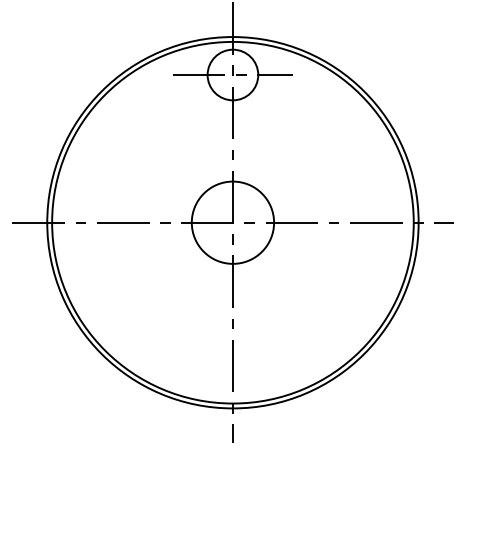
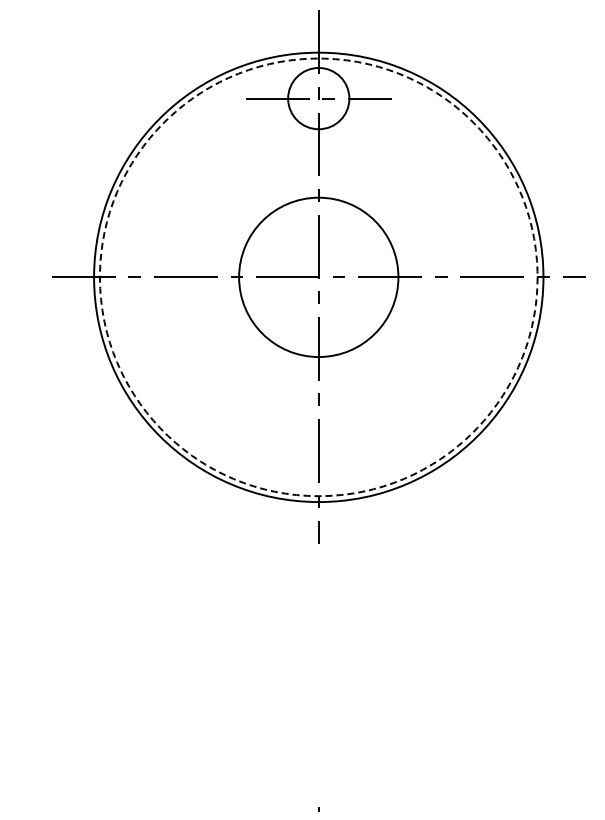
circle: (232, 222) -> (318, 277), size x1.6
circle: (232, 222) -> (318, 277), solid -> dashed

